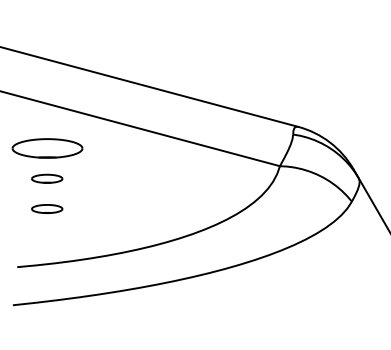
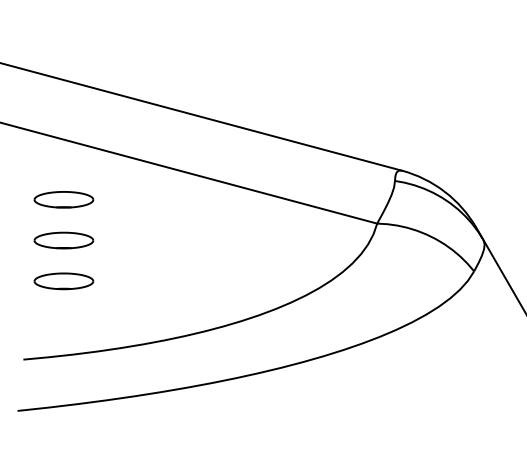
part: (46, 148) -> (62, 199), size x0.62
part: (46, 178) -> (62, 240), size x1.43
part: (46, 208) -> (62, 280), size x1.43

